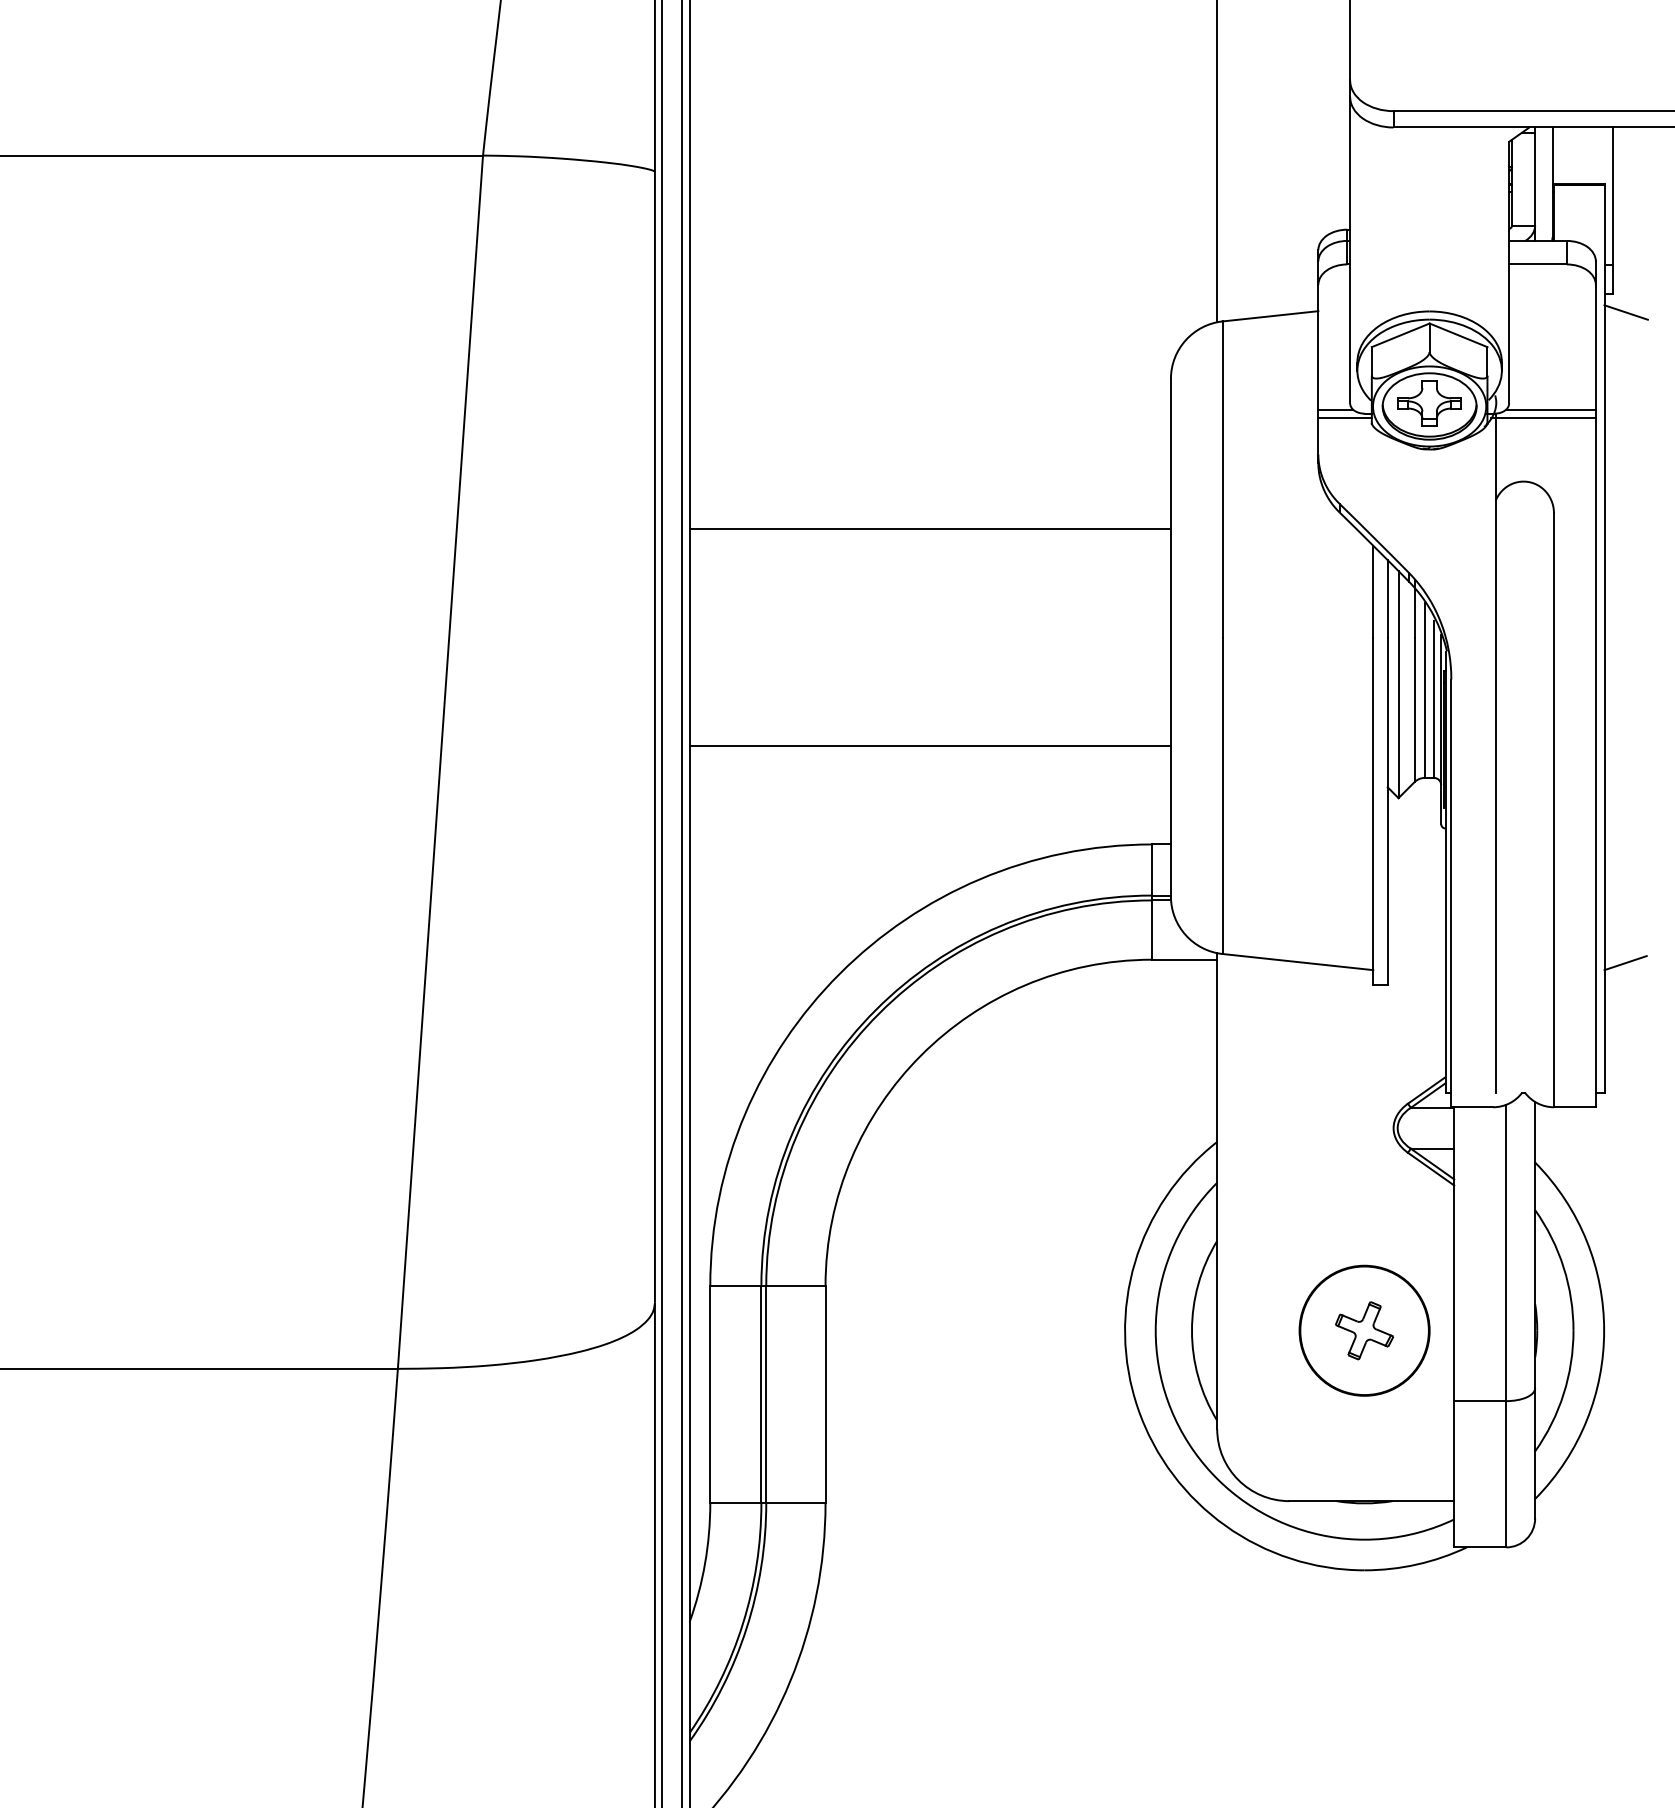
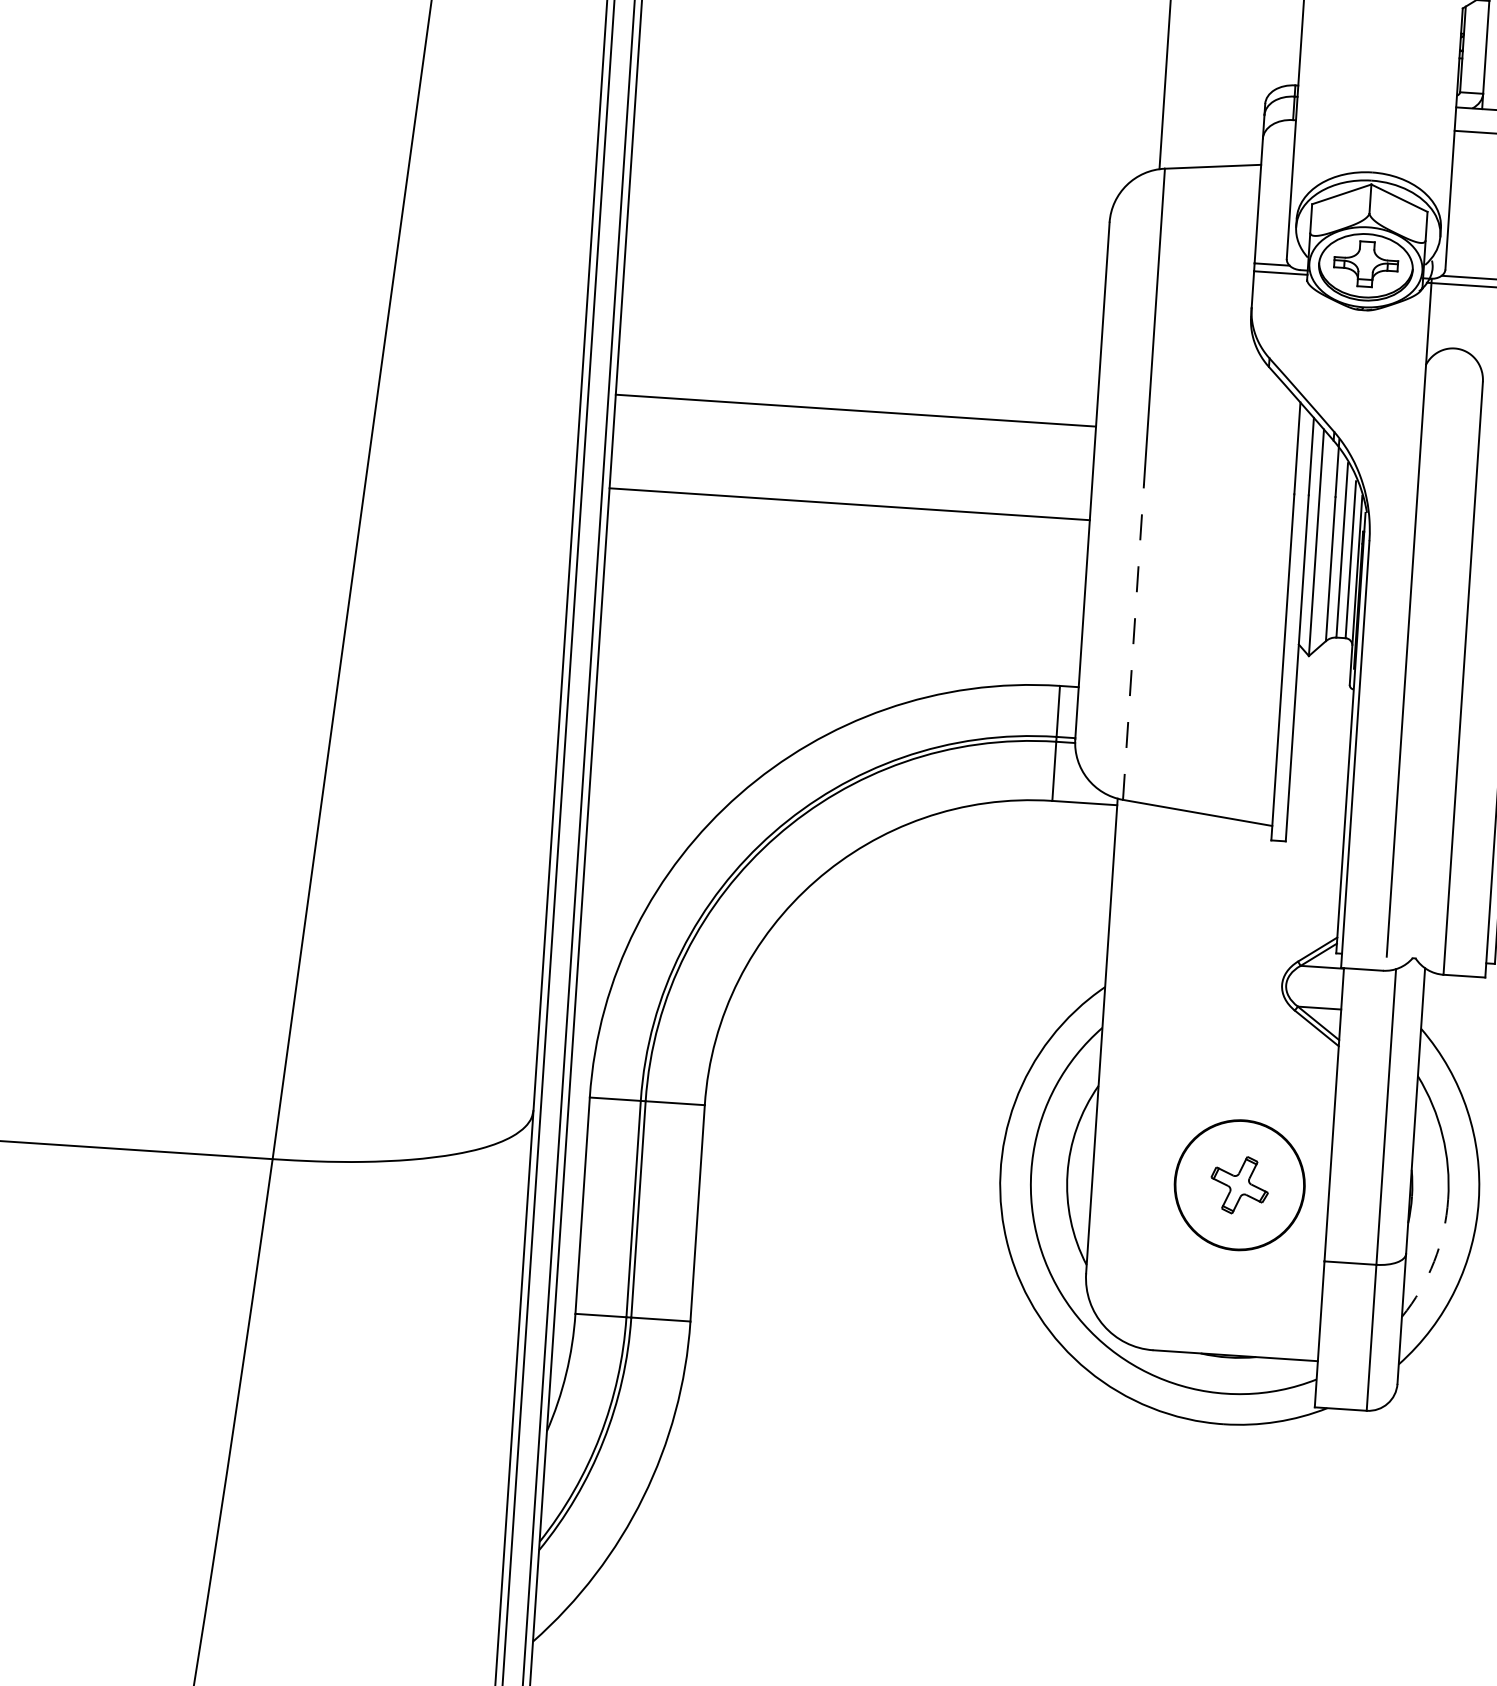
line: (929, 529) -> (855, 410), moved
line: (929, 746) -> (848, 504), moved
line: (1222, 795) -> (1133, 641), solid -> dashed
arc: (1563, 1394) -> (1433, 1262), solid -> dashed

